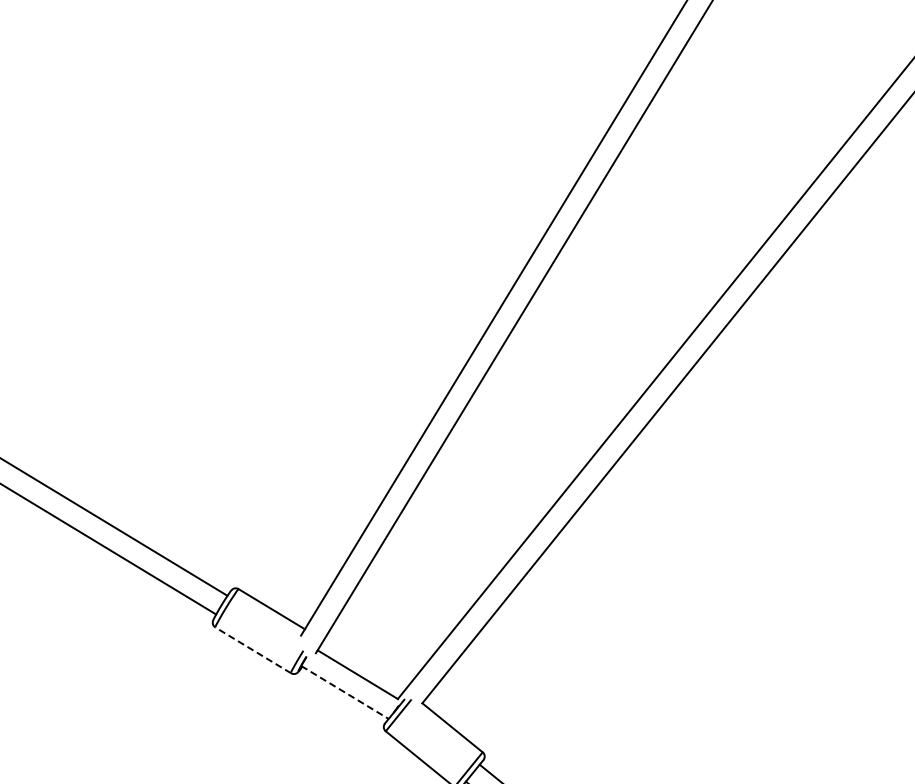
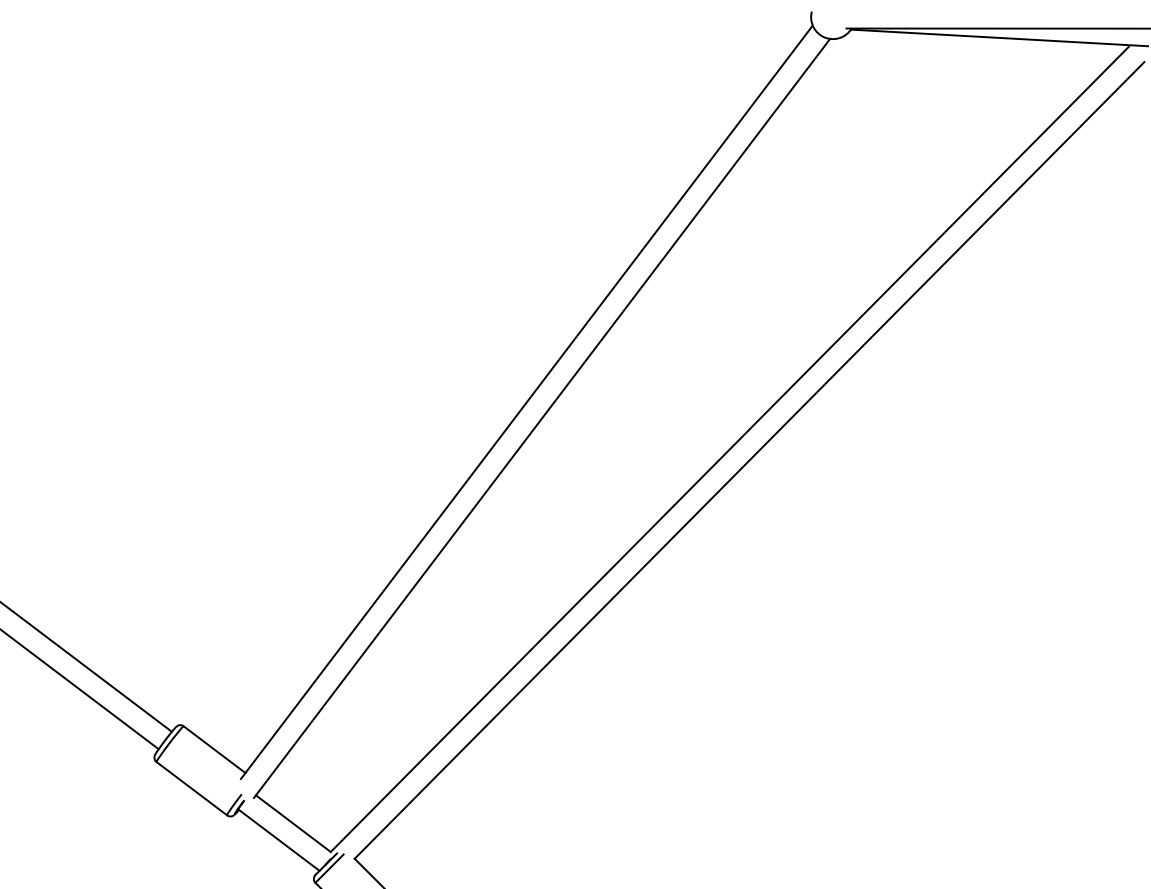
line: (252, 650) -> (191, 788), dashed -> solid
line: (345, 692) -> (279, 840), dashed -> solid

